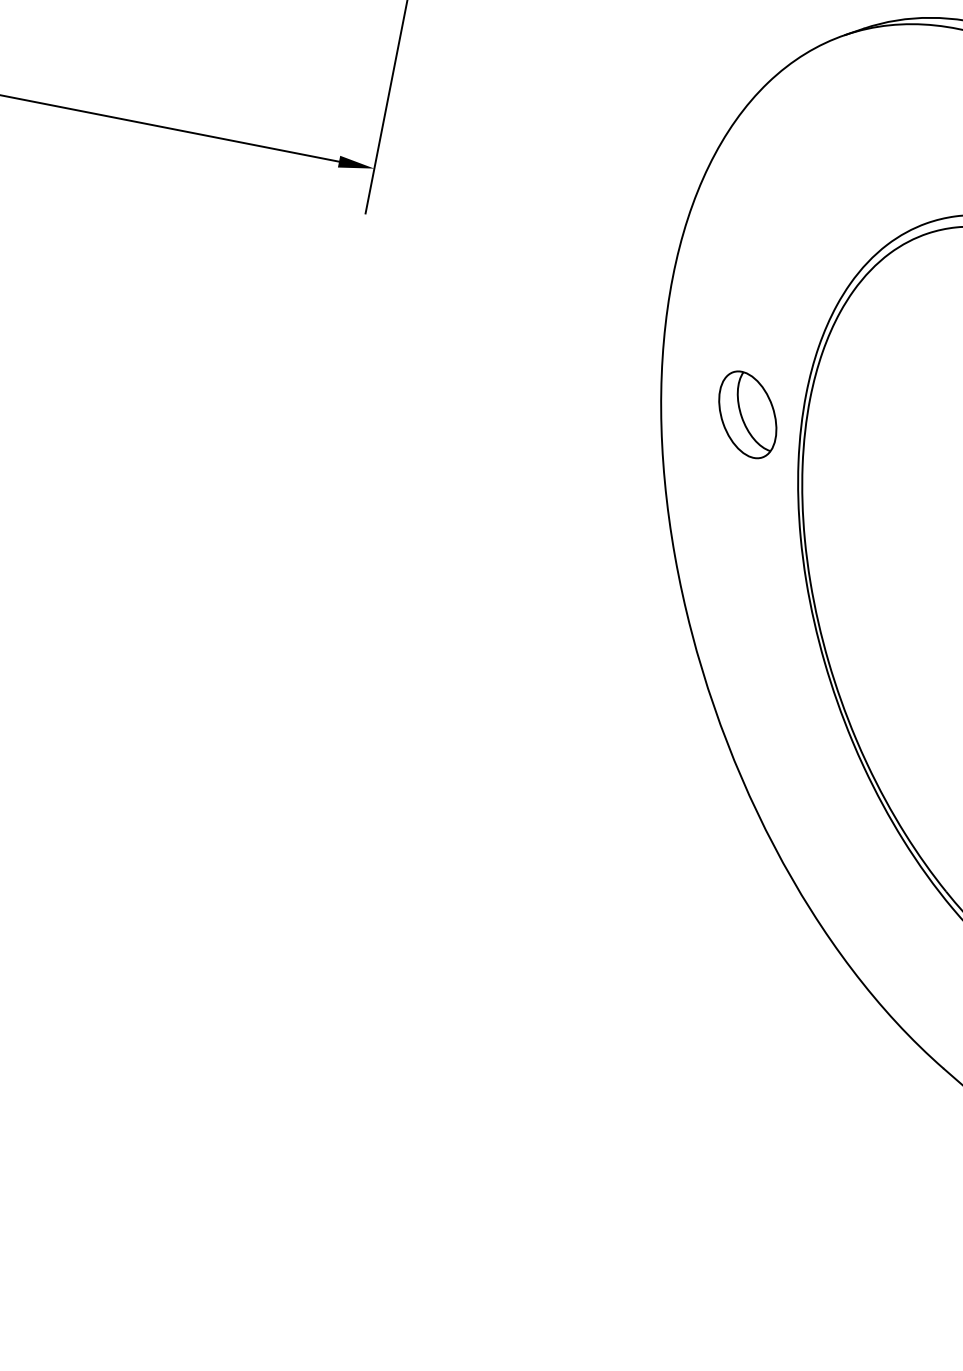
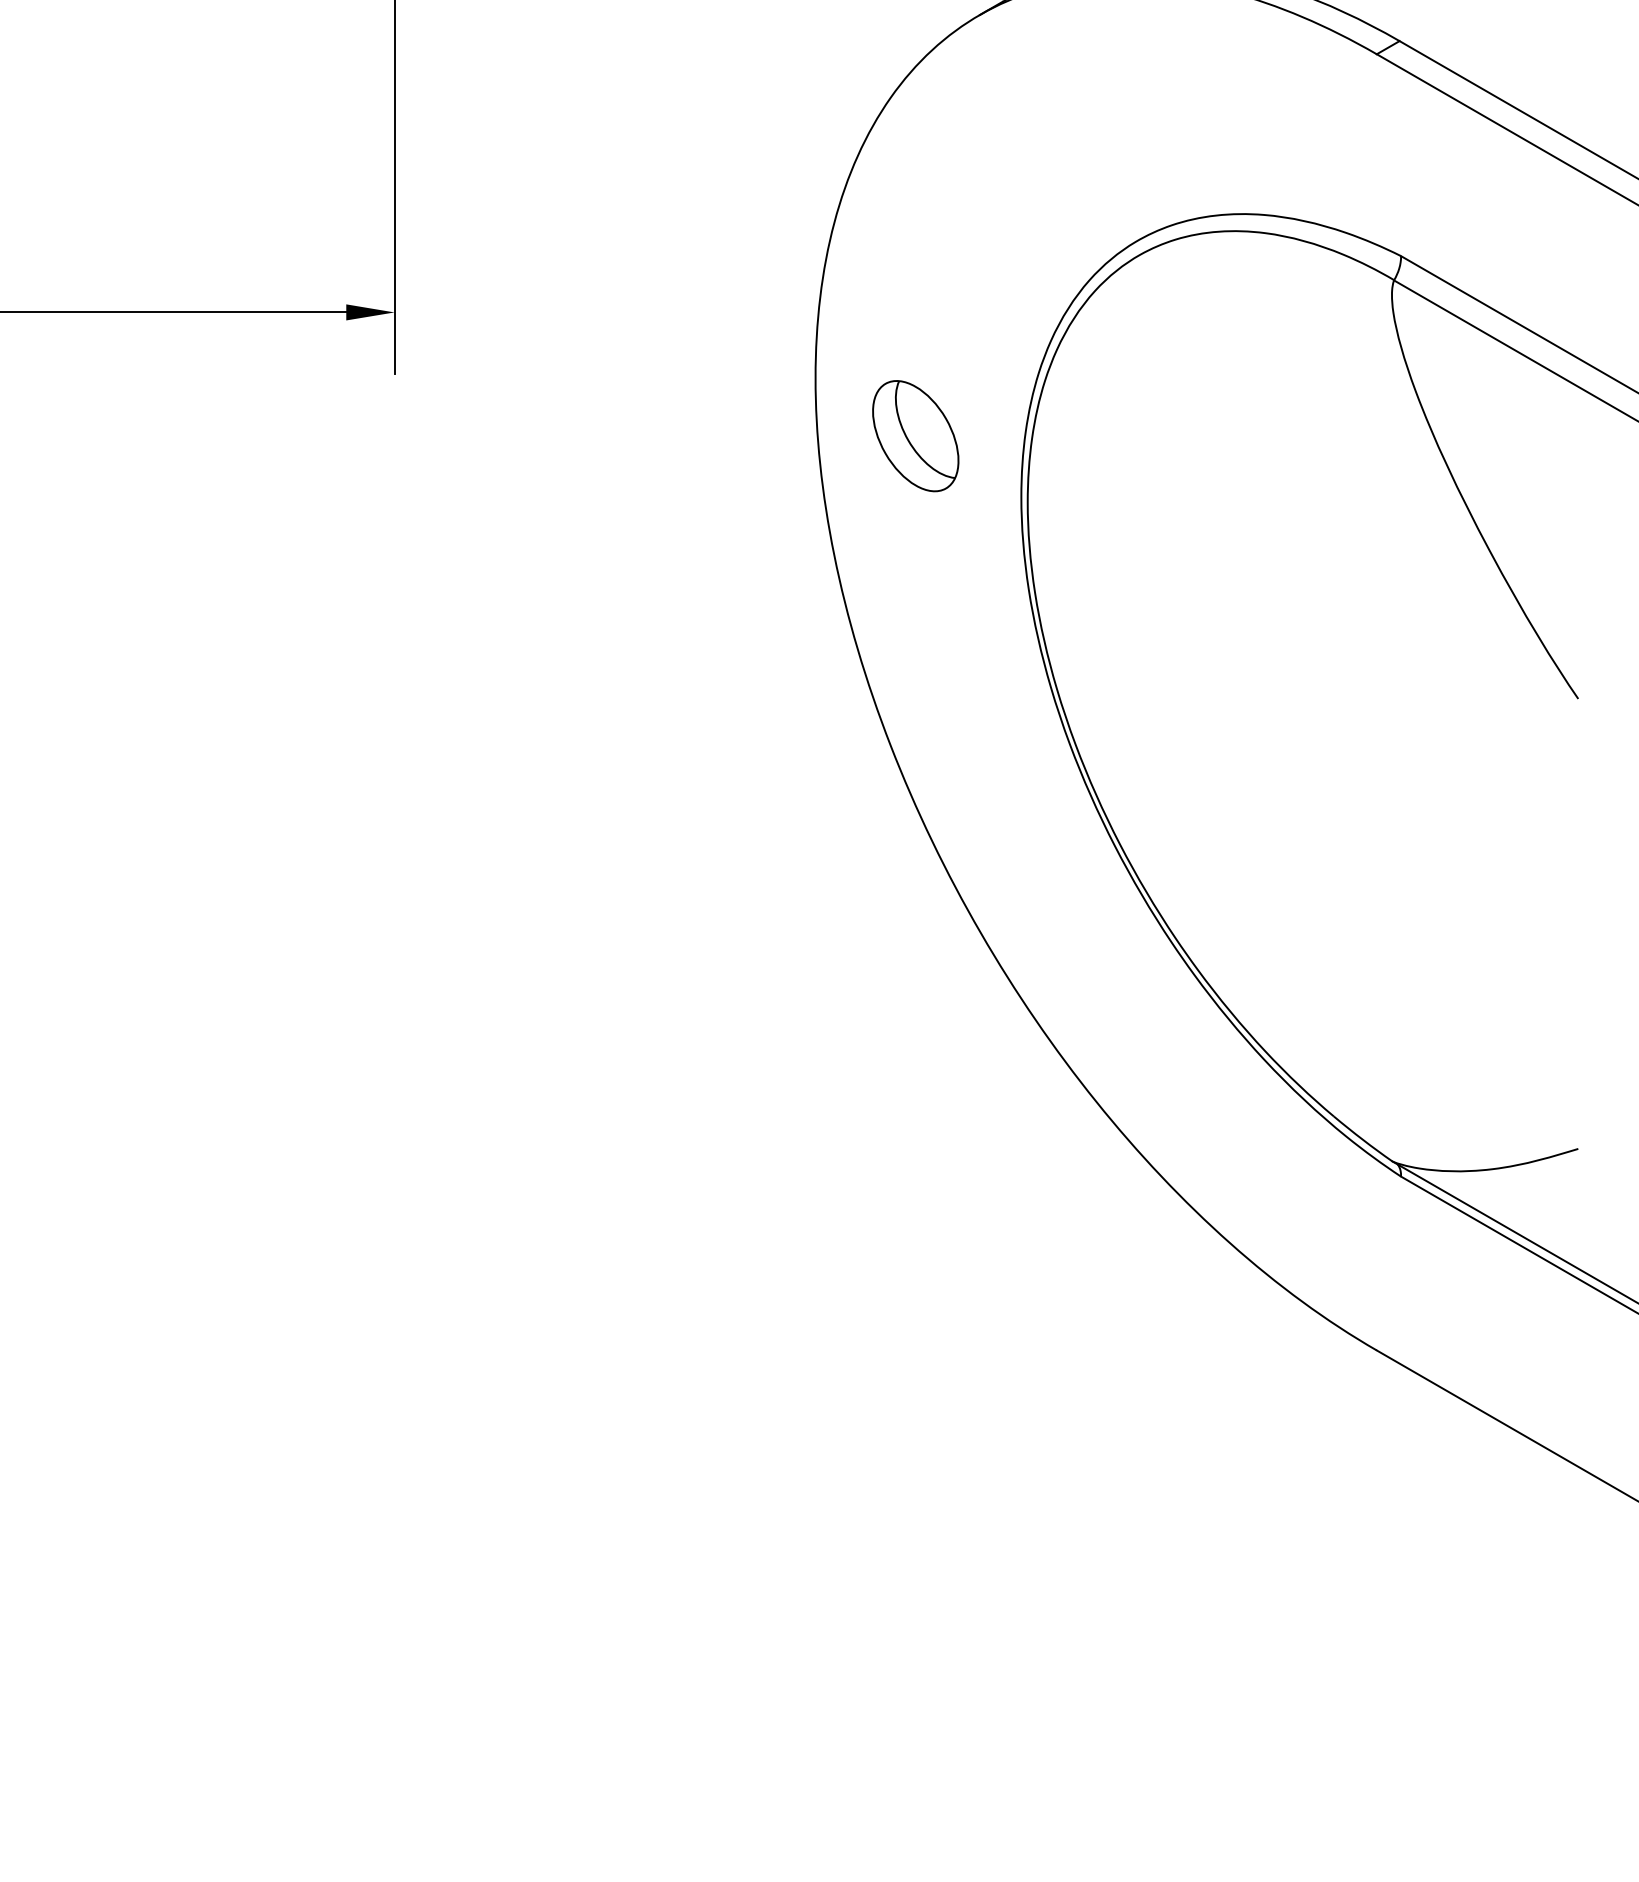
part: (747, 415) -> (915, 436), moved

